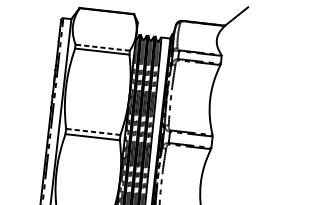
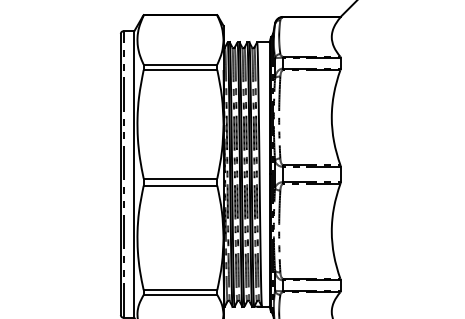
line: (102, 47) -> (180, 64), dashed -> solid
line: (93, 131) -> (180, 178), dashed -> solid

